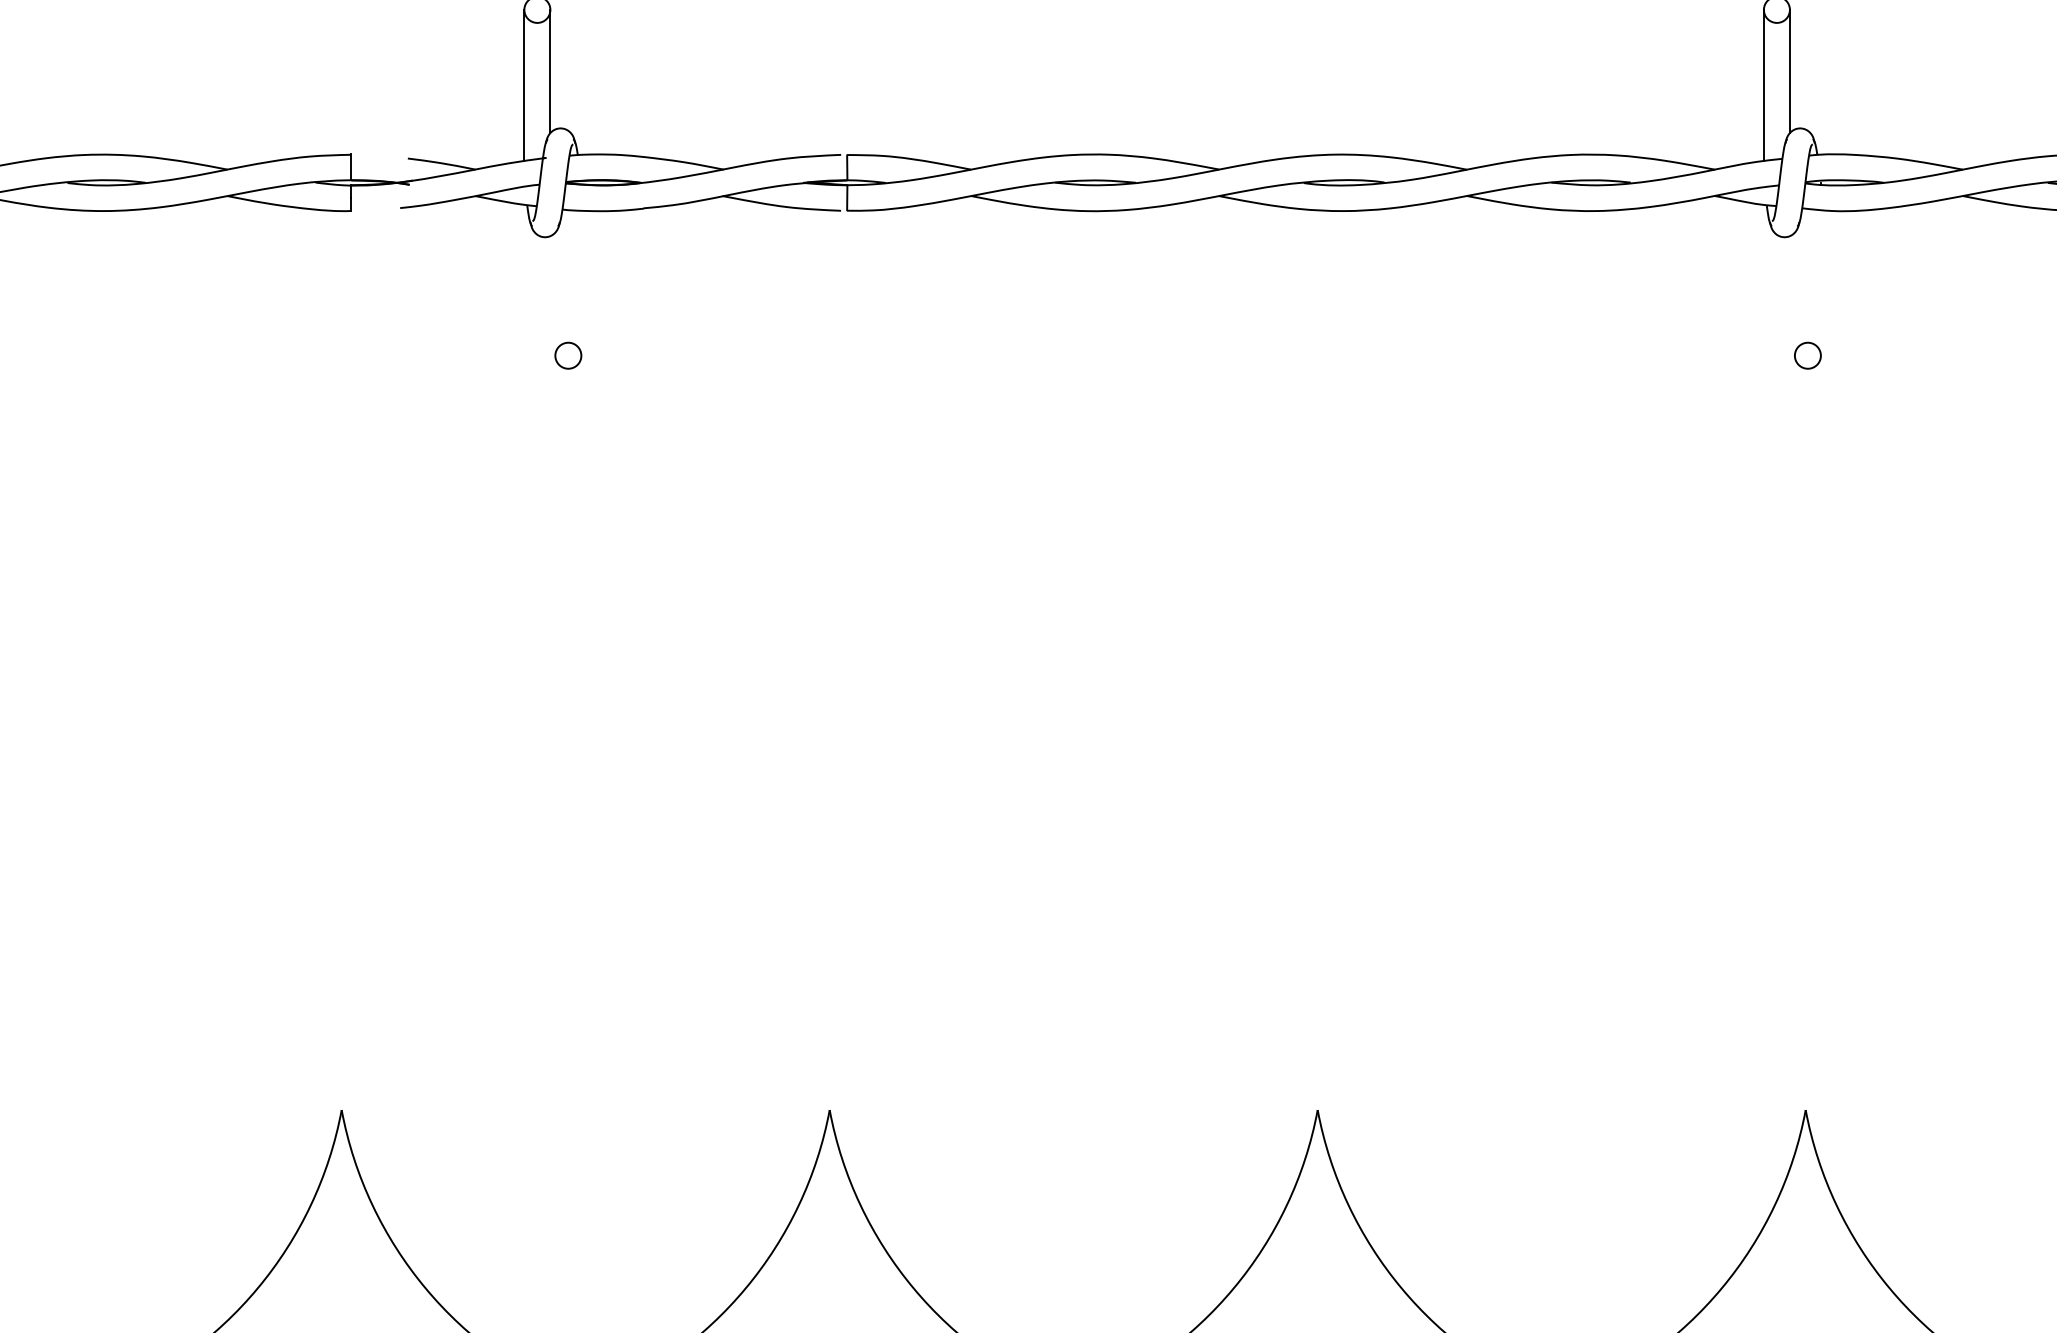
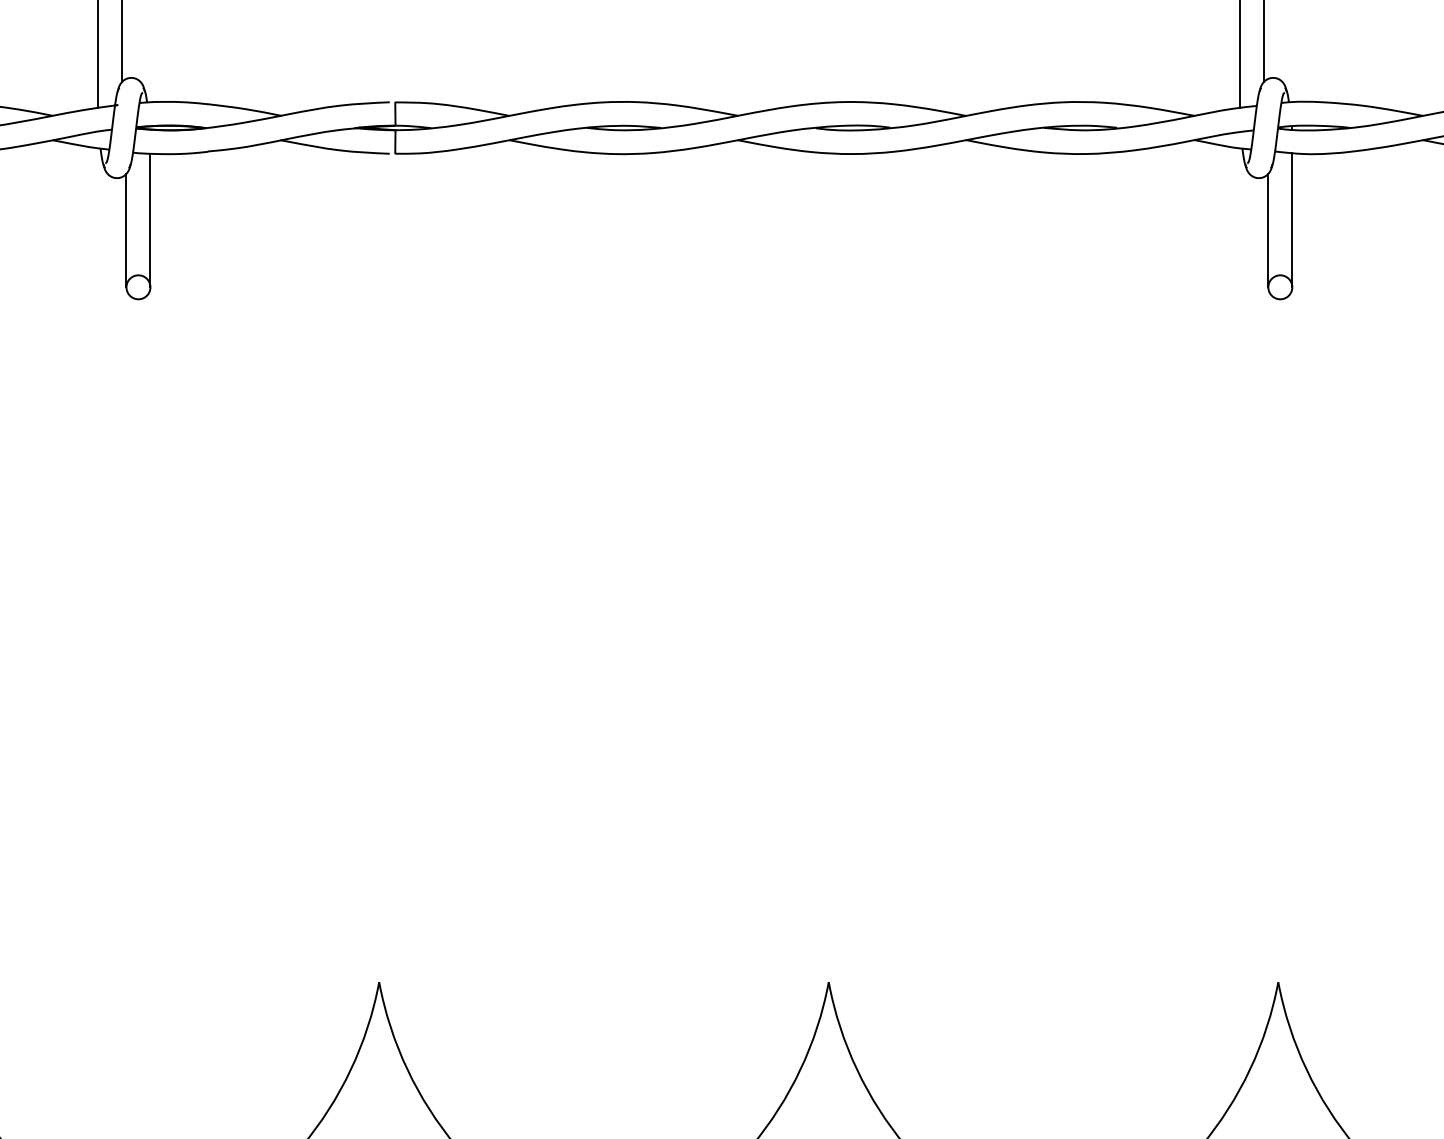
line: (581, 282) -> (150, 219), added
line: (1820, 282) -> (1291, 219), added
line: (555, 293) -> (126, 229), added
line: (1794, 293) -> (1267, 229), added

